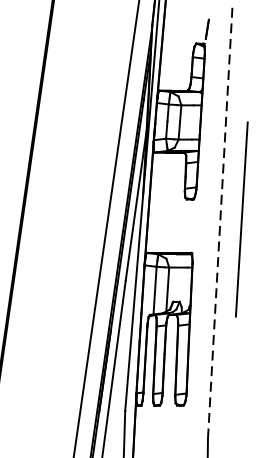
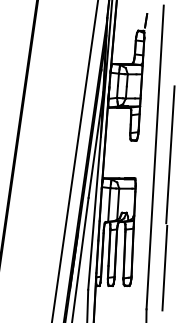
line: (220, 223) -> (155, 157), dashed -> solid
line: (233, 379) -> (164, 267), added

